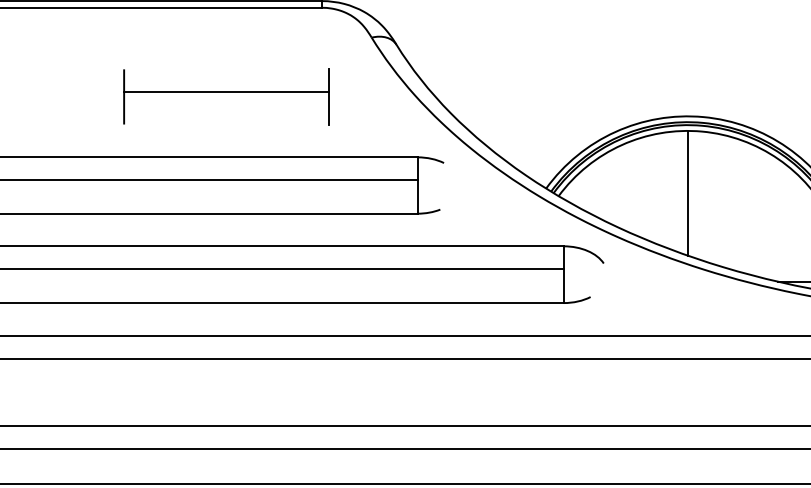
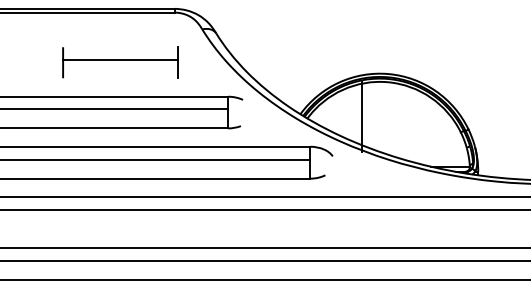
line: (686, 192) -> (361, 116), moved

